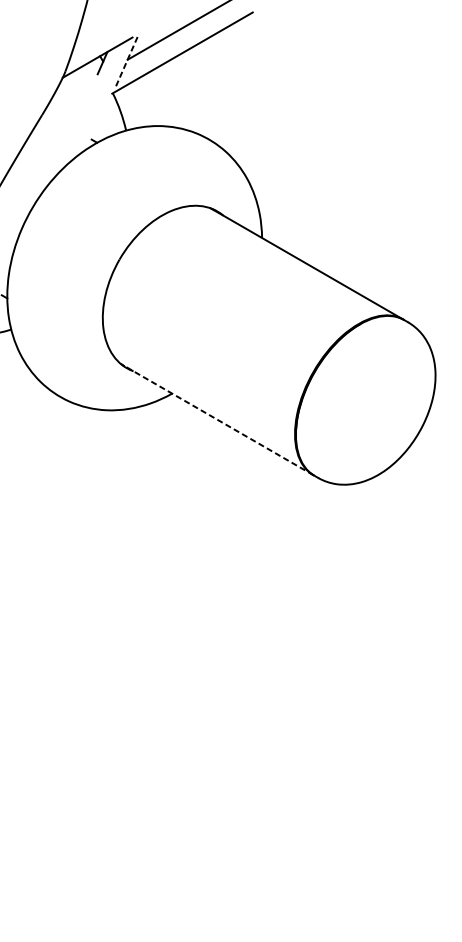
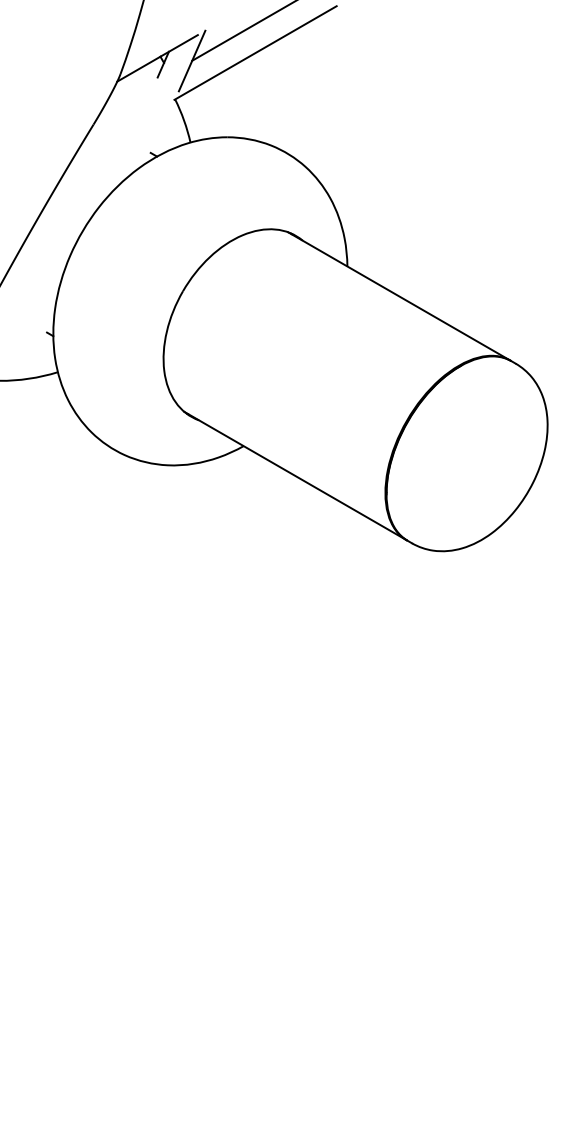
line: (127, 59) -> (192, 60), dashed -> solid
line: (217, 419) -> (295, 475), dashed -> solid

